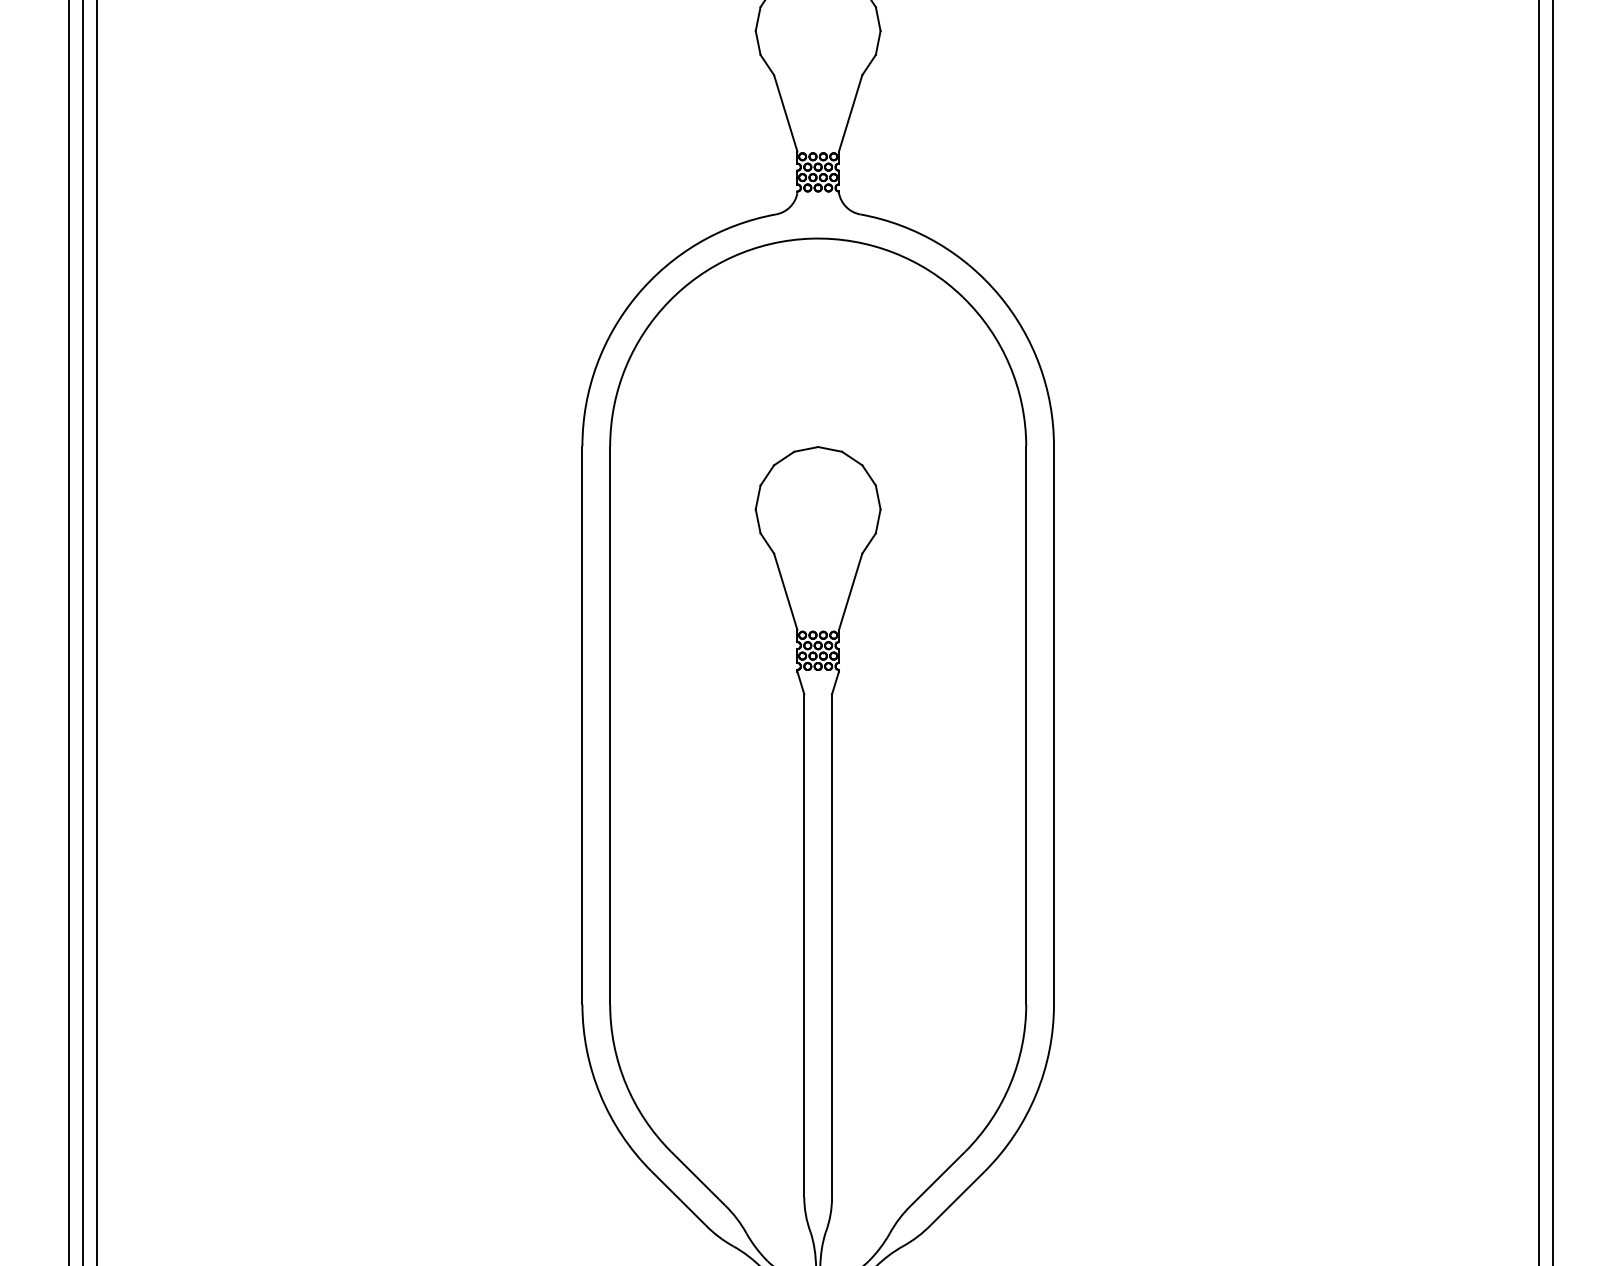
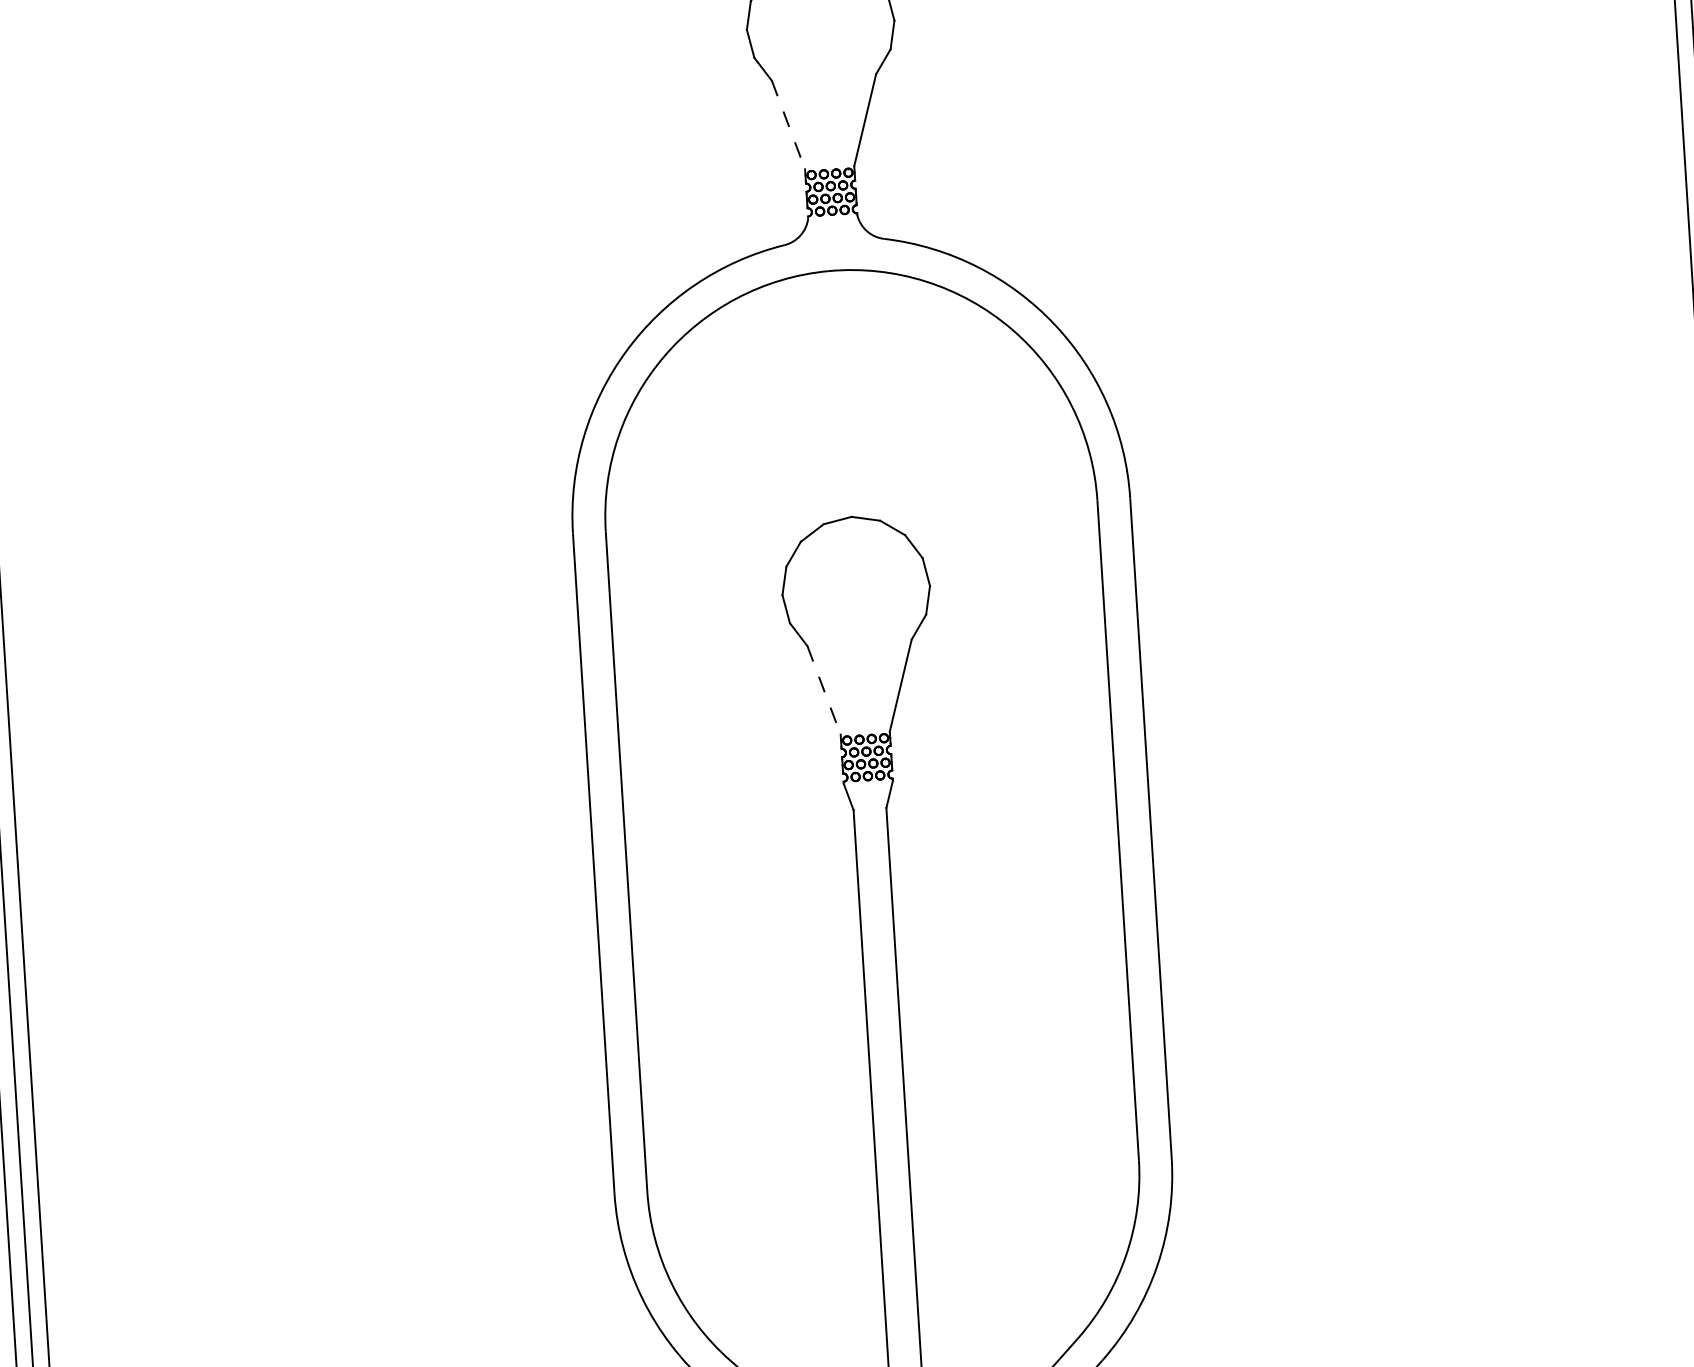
line: (785, 113) -> (788, 125), solid -> dashed
line: (785, 591) -> (823, 690), solid -> dashed

